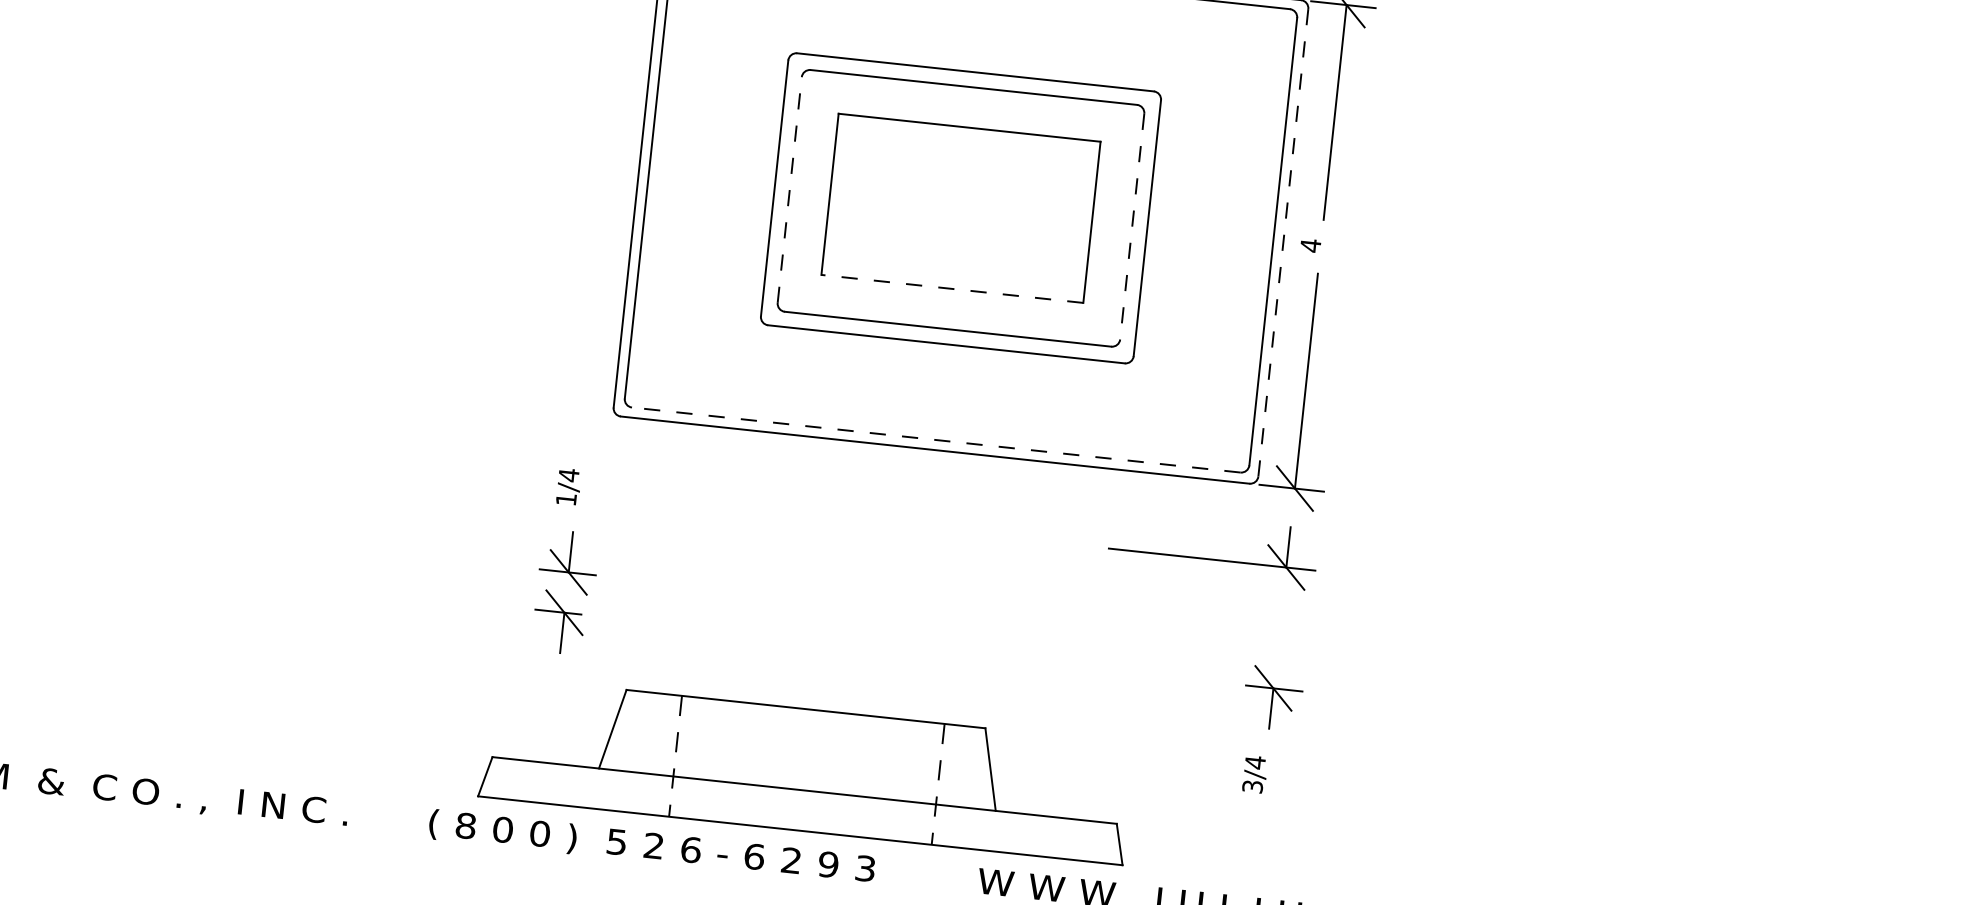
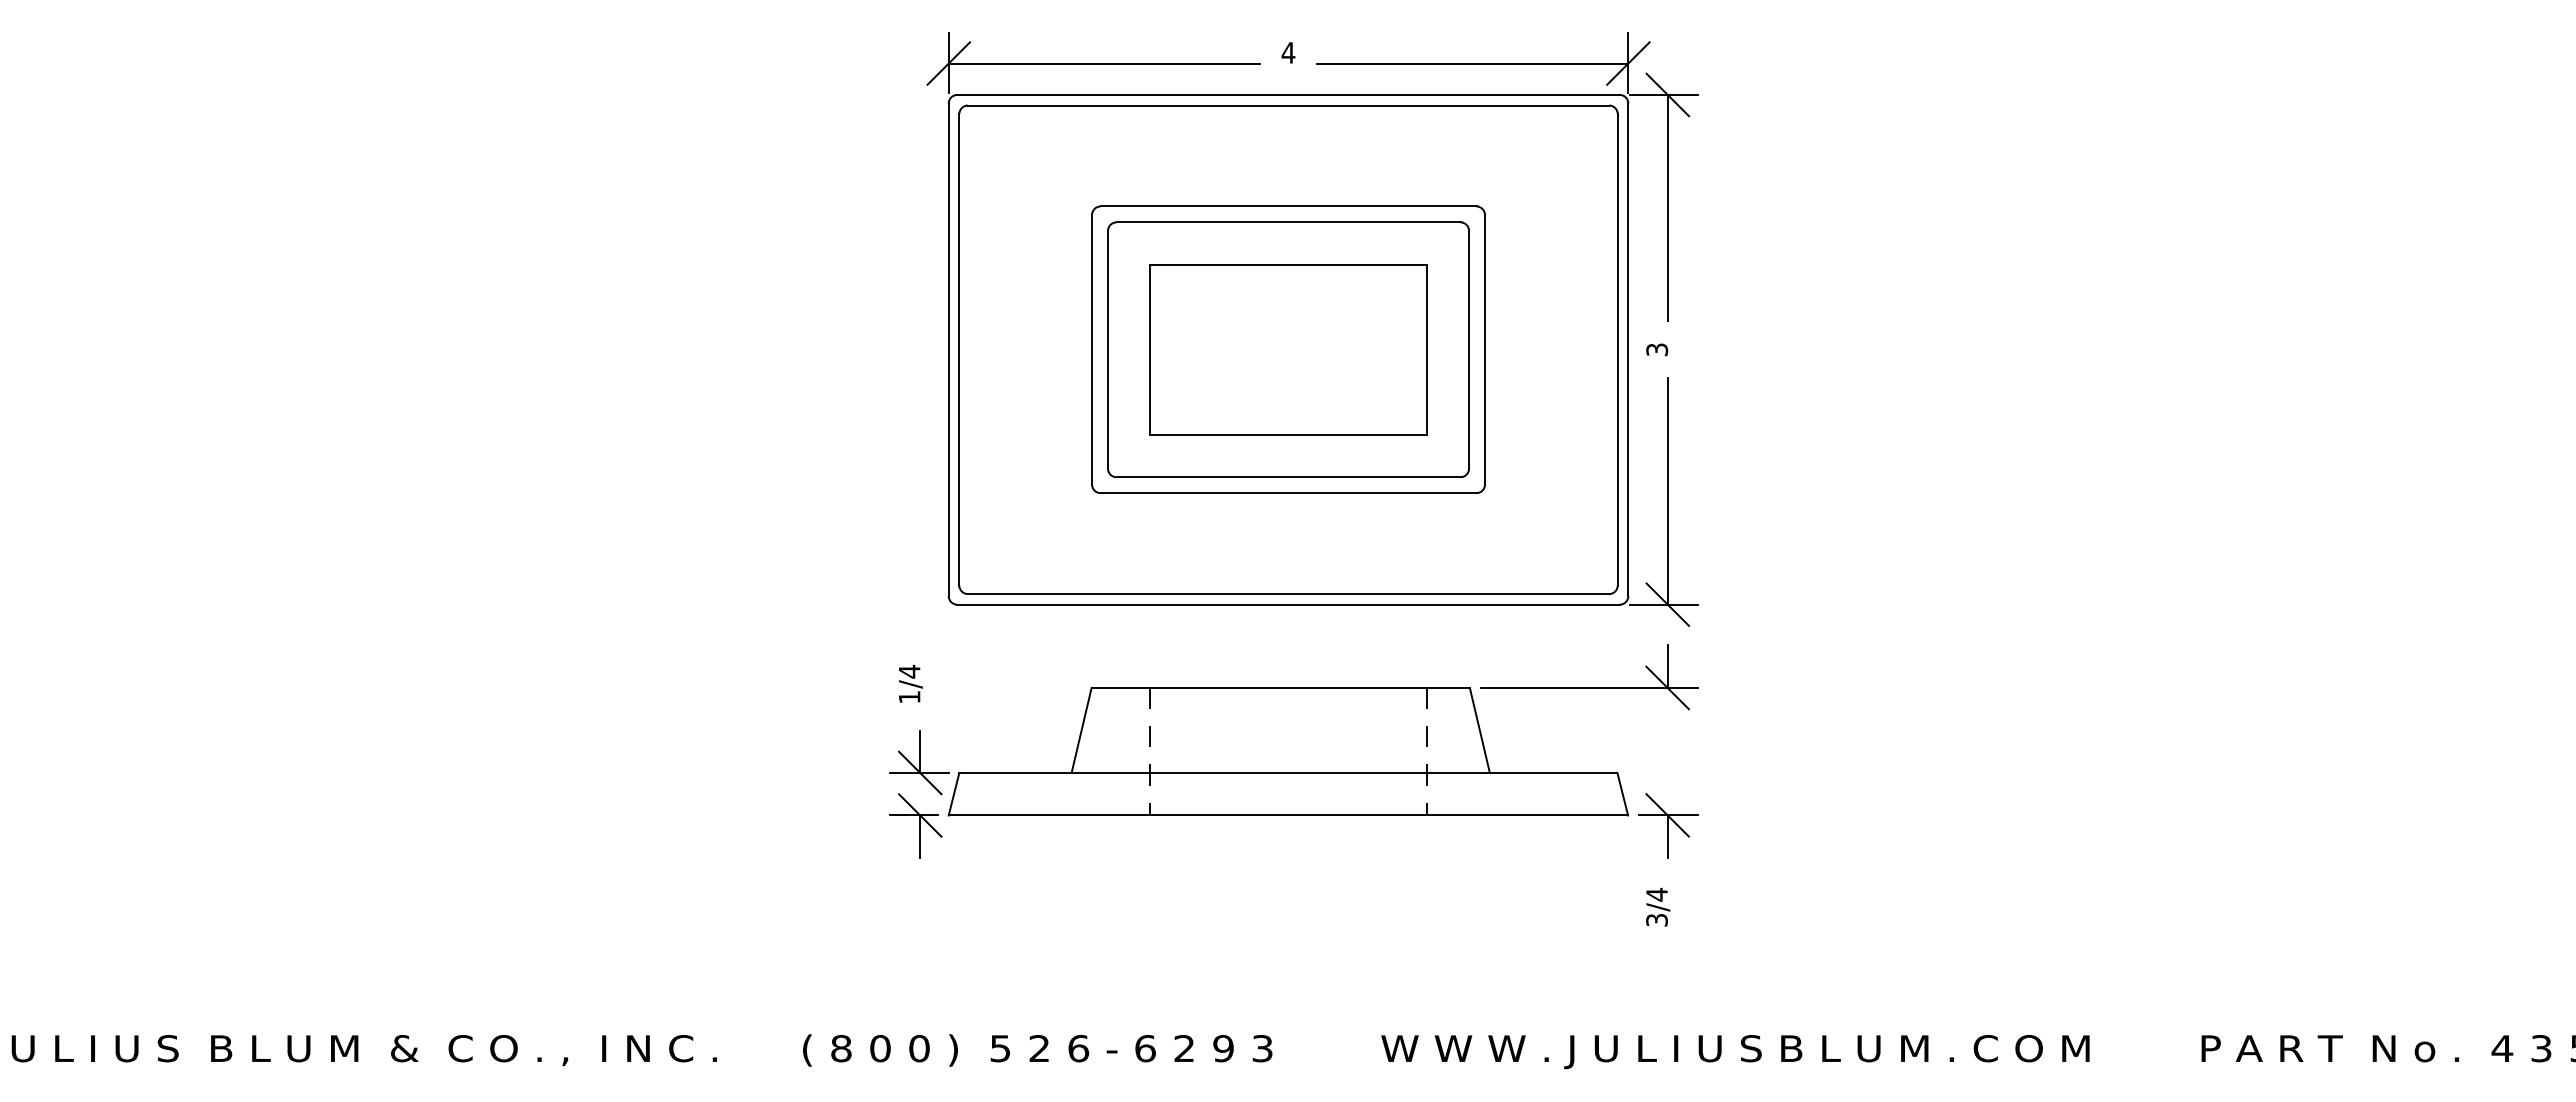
line: (790, 189) -> (1108, 349), dashed -> solid
line: (1132, 226) -> (1469, 349), dashed -> solid
line: (1283, 243) -> (1628, 350), dashed -> solid
text: (1311, 245) -> (1657, 349), 4 -> 3
line: (952, 288) -> (1288, 434), dashed -> solid
line: (936, 440) -> (1288, 594), dashed -> solid
part: (805, 770) -> (1287, 751), moved

